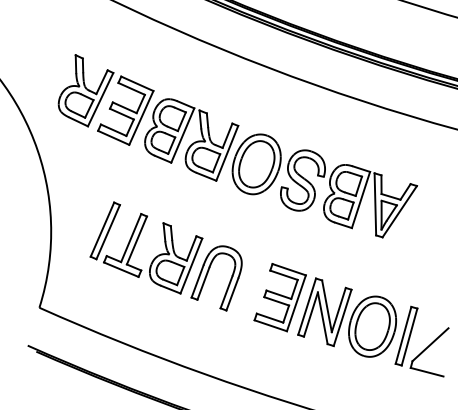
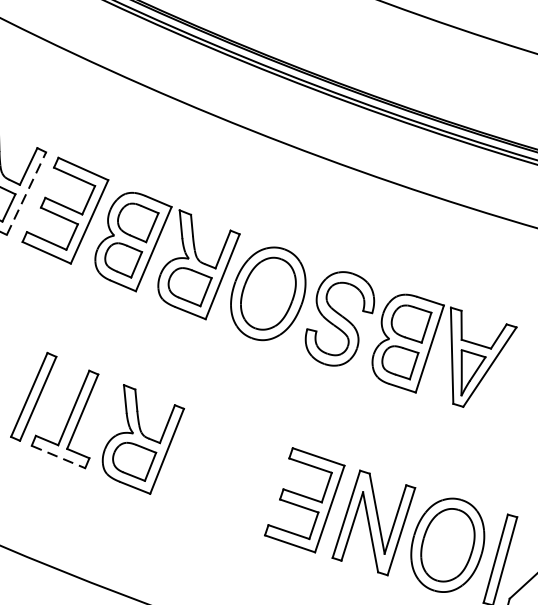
line: (100, 99) -> (26, 193), solid -> dashed
line: (121, 269) -> (58, 456), solid -> dashed
part: (207, 276) -> (192, 467), removed

